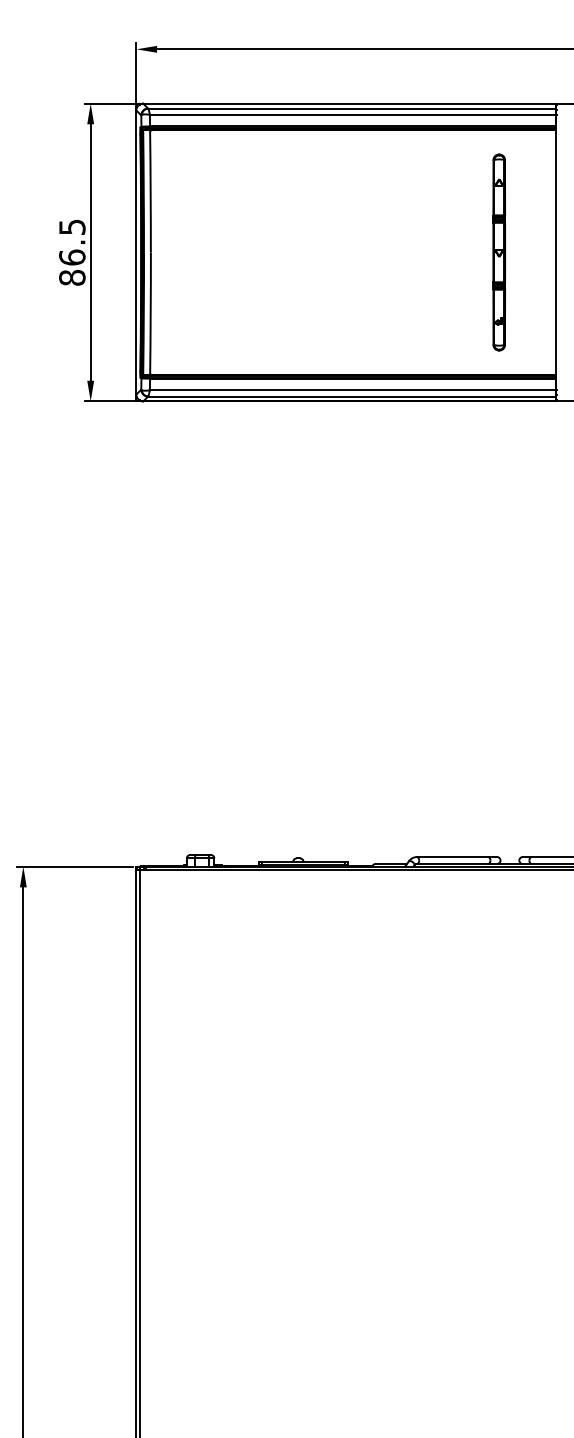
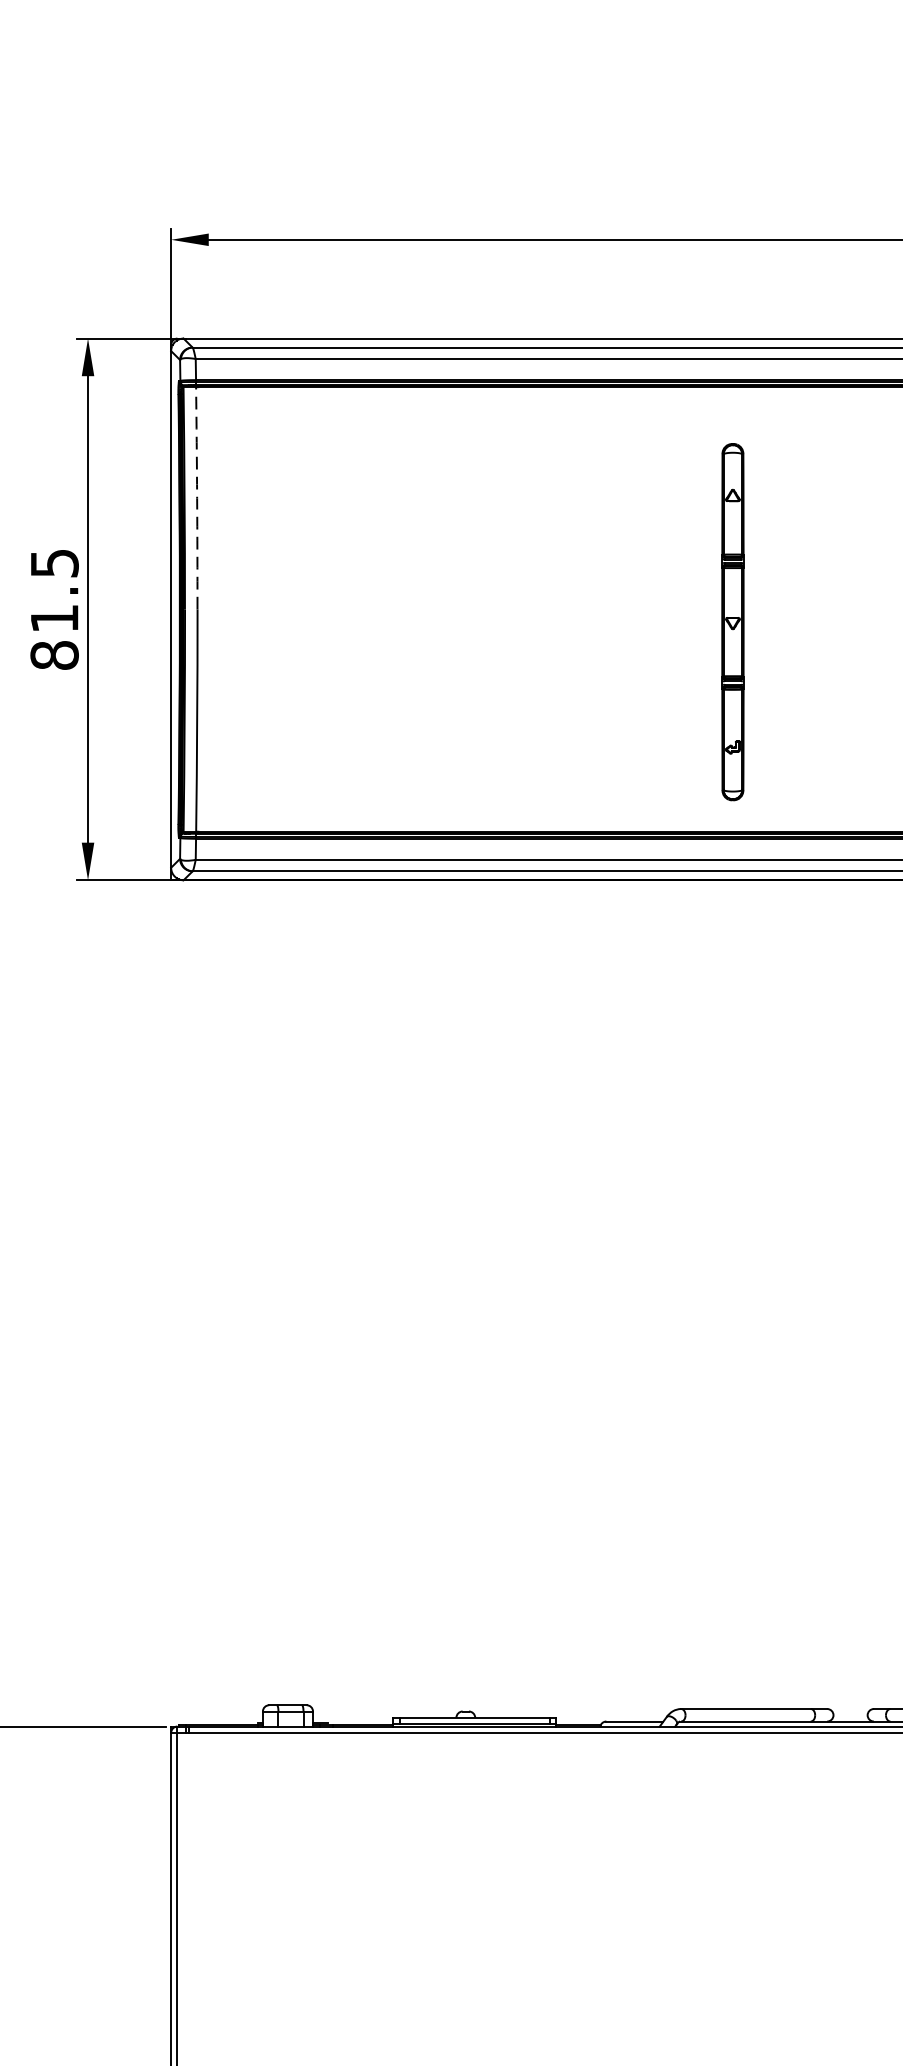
arc: (150, 191) -> (196, 498), solid -> dashed
part: (499, 252) -> (733, 622), moved
text: (72, 257) -> (54, 618), 86.5 -> 81.5

